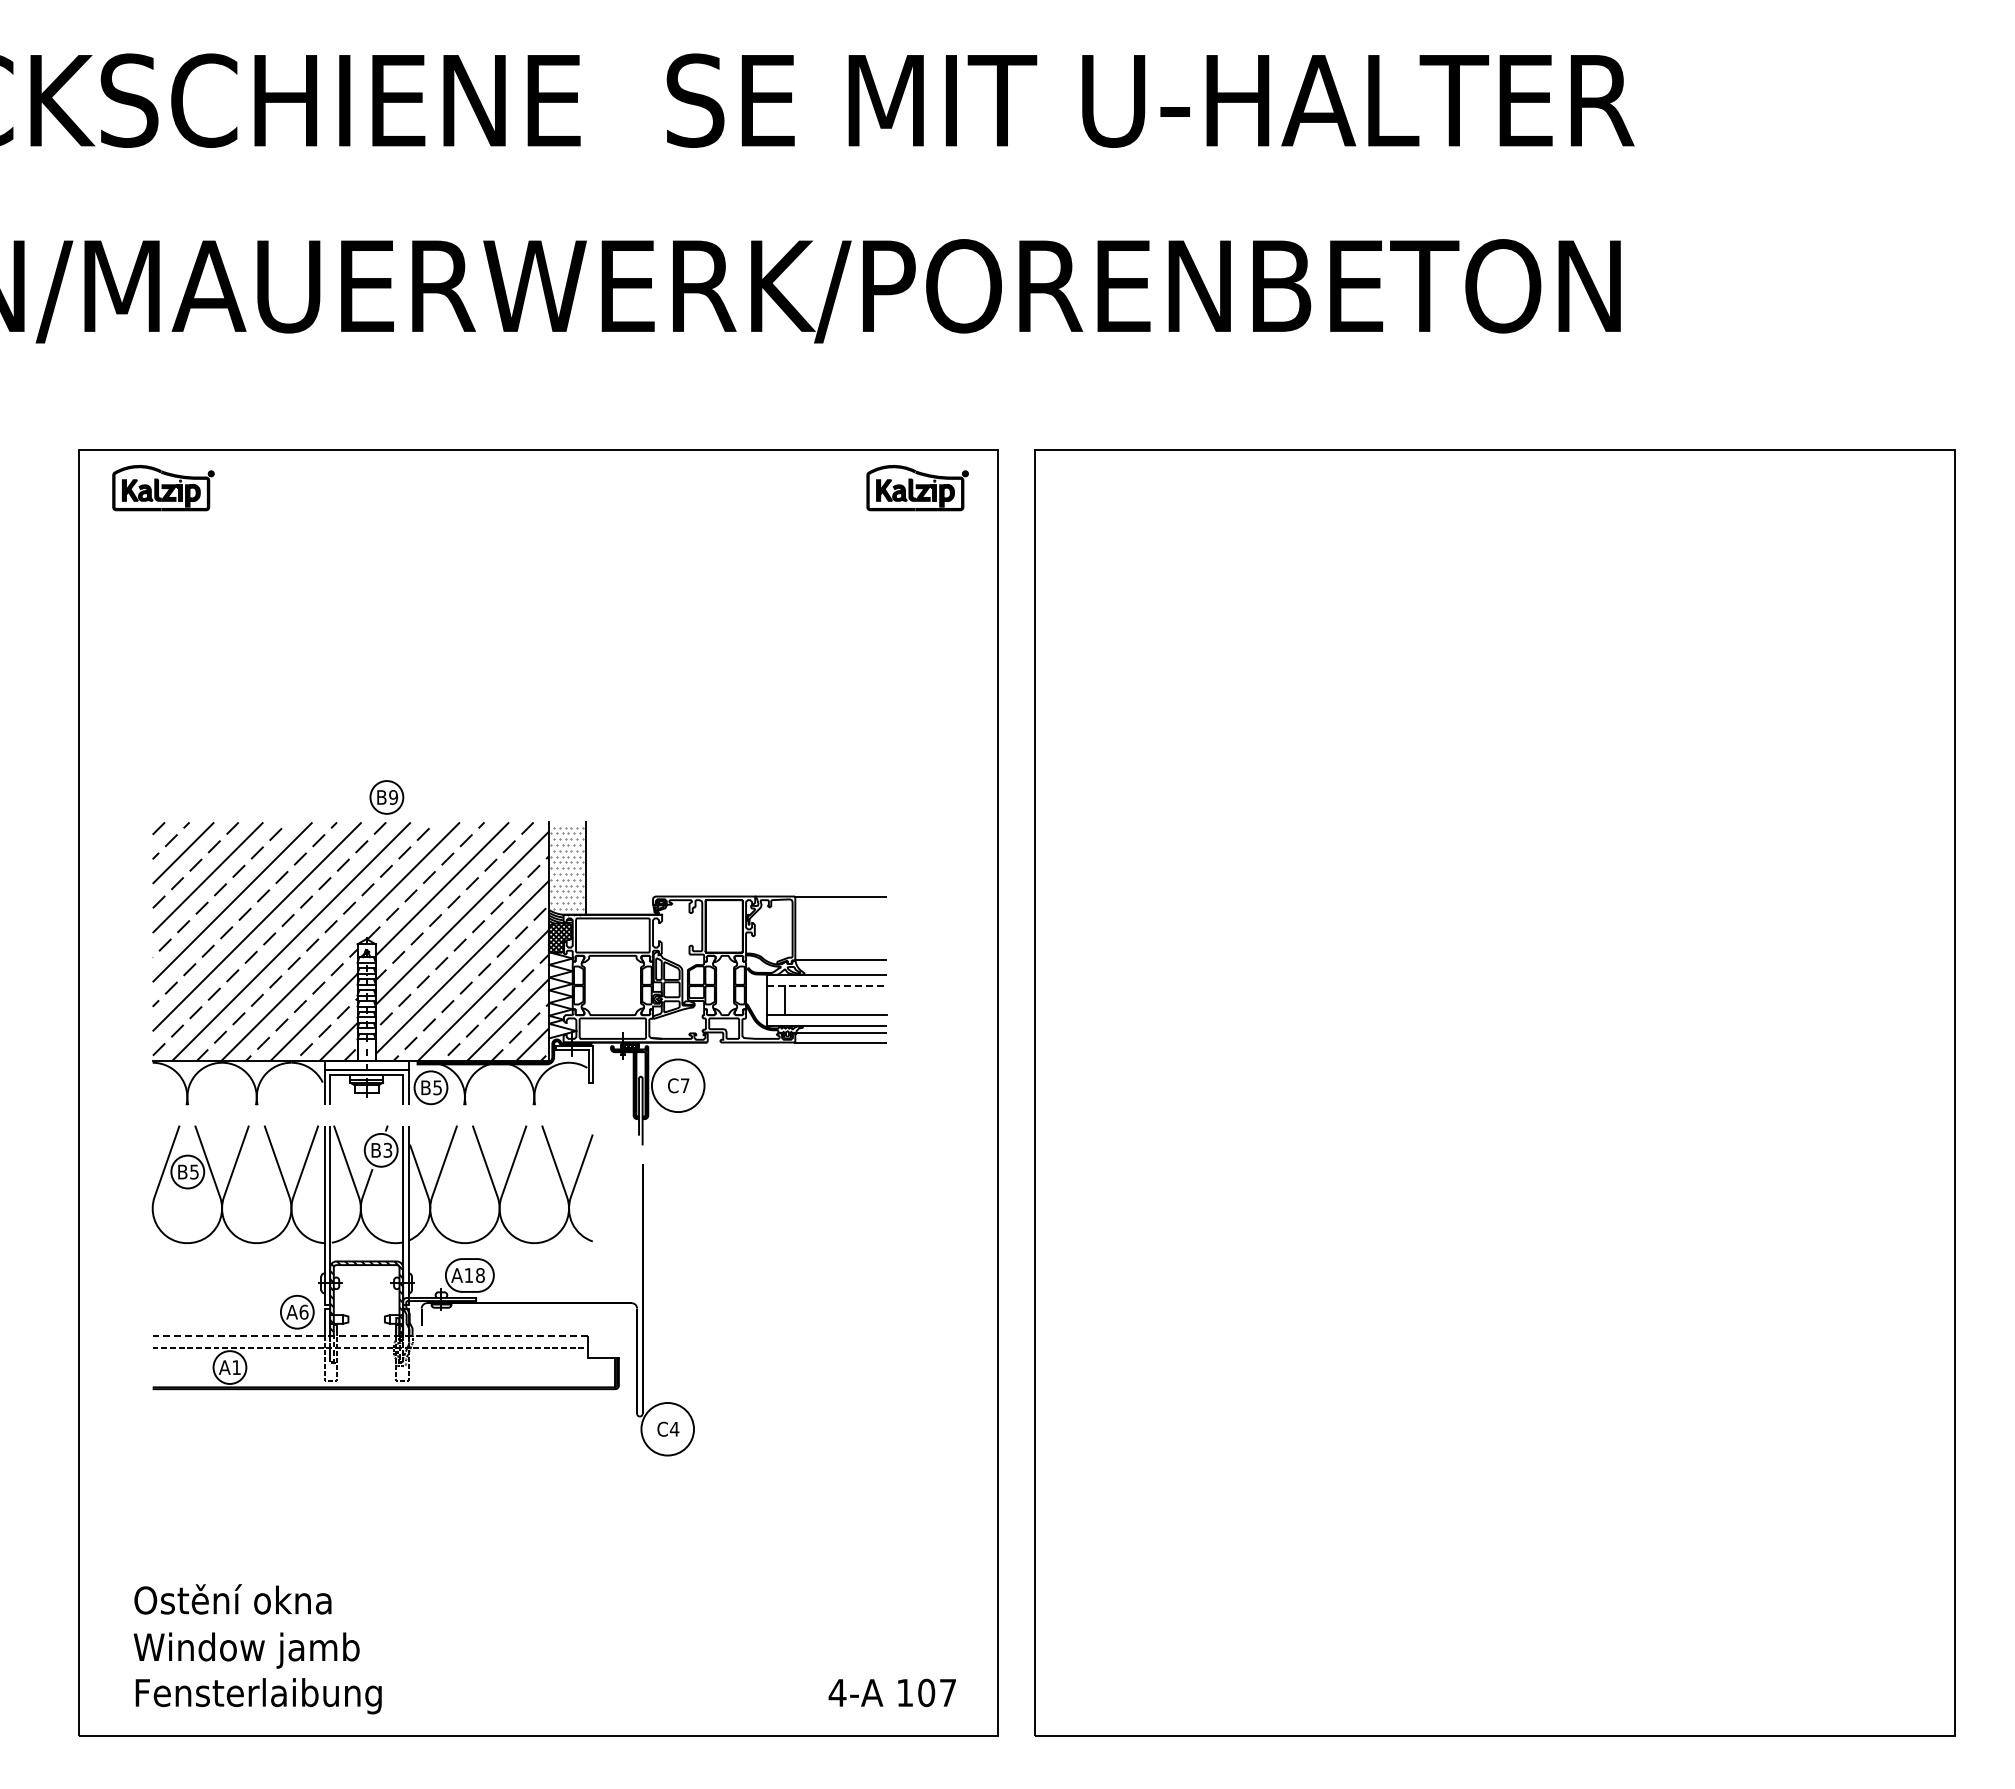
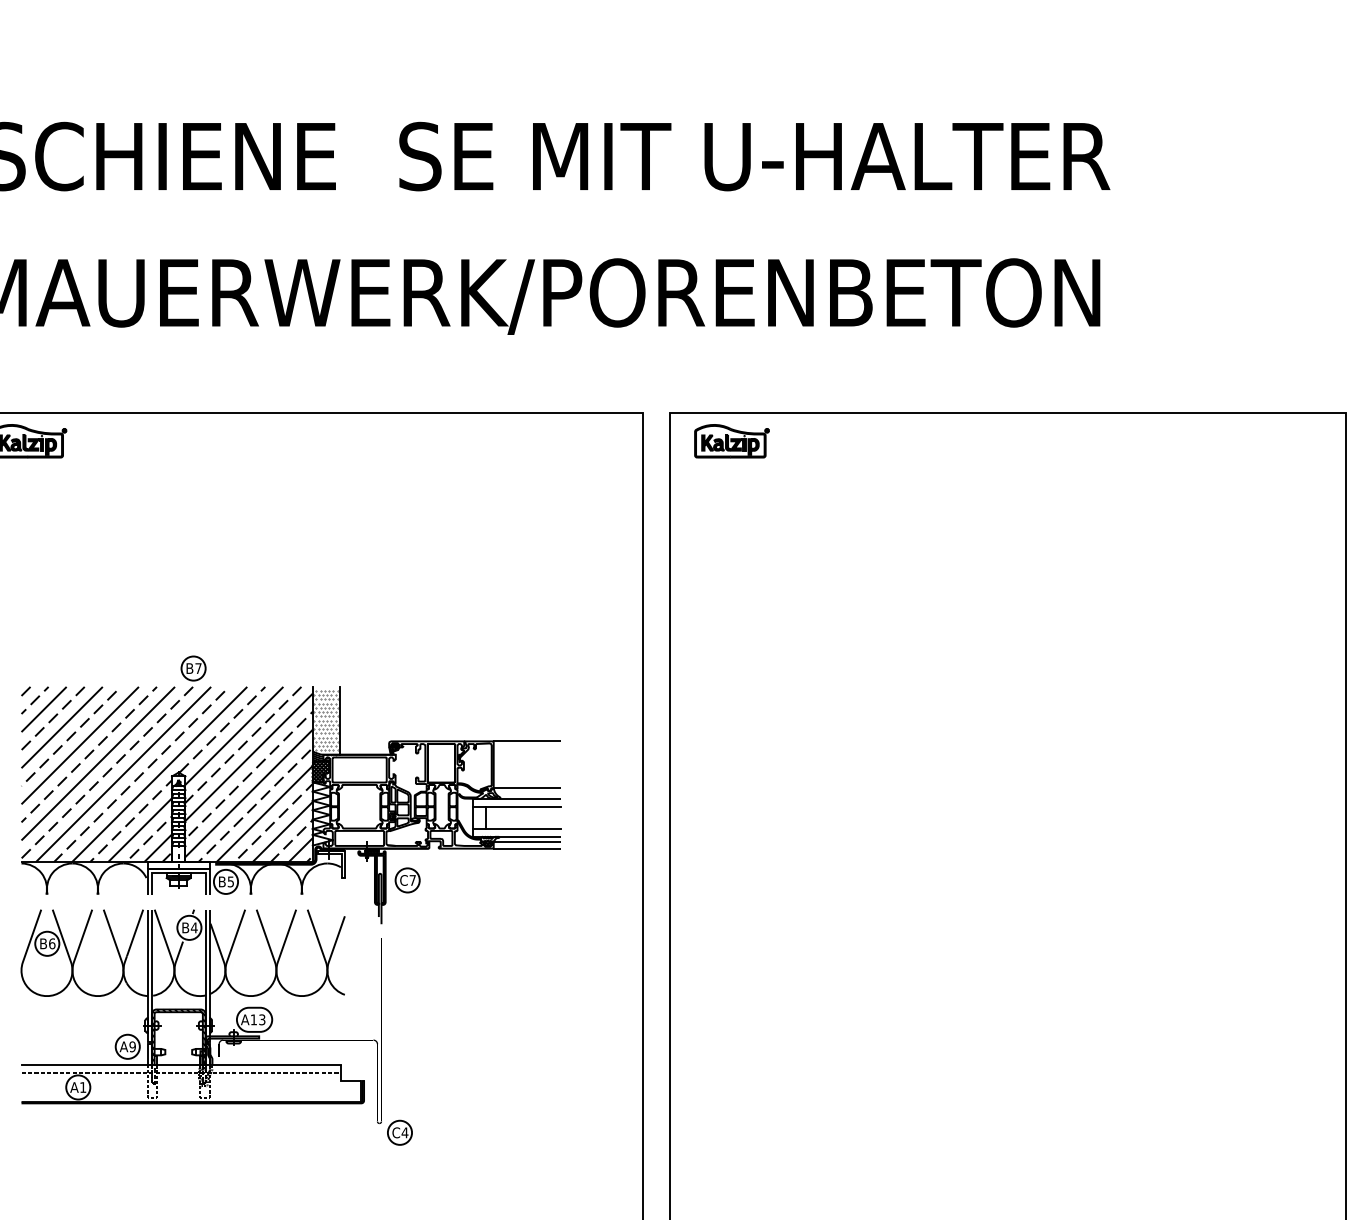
part: (917, 488) -> (731, 441), moved
text: (393, 797) -> (198, 668), B9 -> B7
line: (826, 985) -> (516, 806), dashed -> solid
circle: (677, 1085) -> (407, 880), size x0.62
text: (387, 1149) -> (194, 927), B3 -> B4
text: (194, 1171) -> (52, 943), B5 -> B6
text: (480, 1275) -> (262, 1019), A18 -> A13
text: (303, 1311) -> (132, 1046), A6 -> A9
line: (370, 1336) -> (181, 1064), dashed -> solid
circle: (667, 1428) -> (399, 1132), size x0.62

